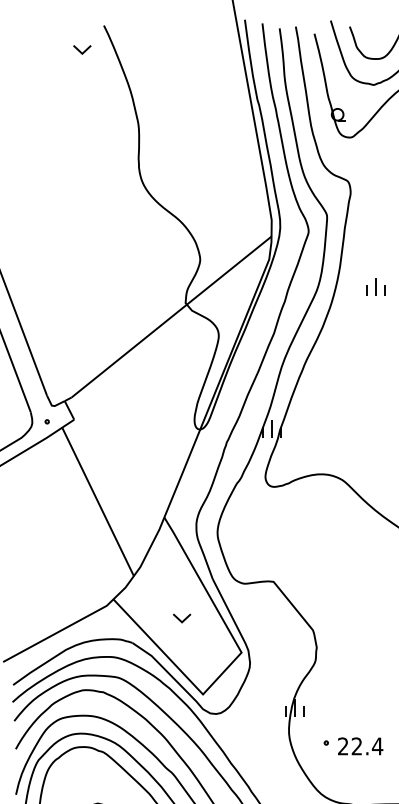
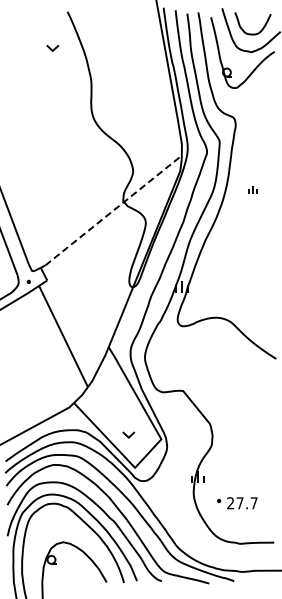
part: (81, 50) -> (52, 48), moved
part: (375, 286) -> (252, 189), size x0.6
line: (172, 315) -> (114, 209), solid -> dashed
part: (181, 617) -> (128, 434), moved
text: (366, 746) -> (246, 503), 22.4 -> 27.7

